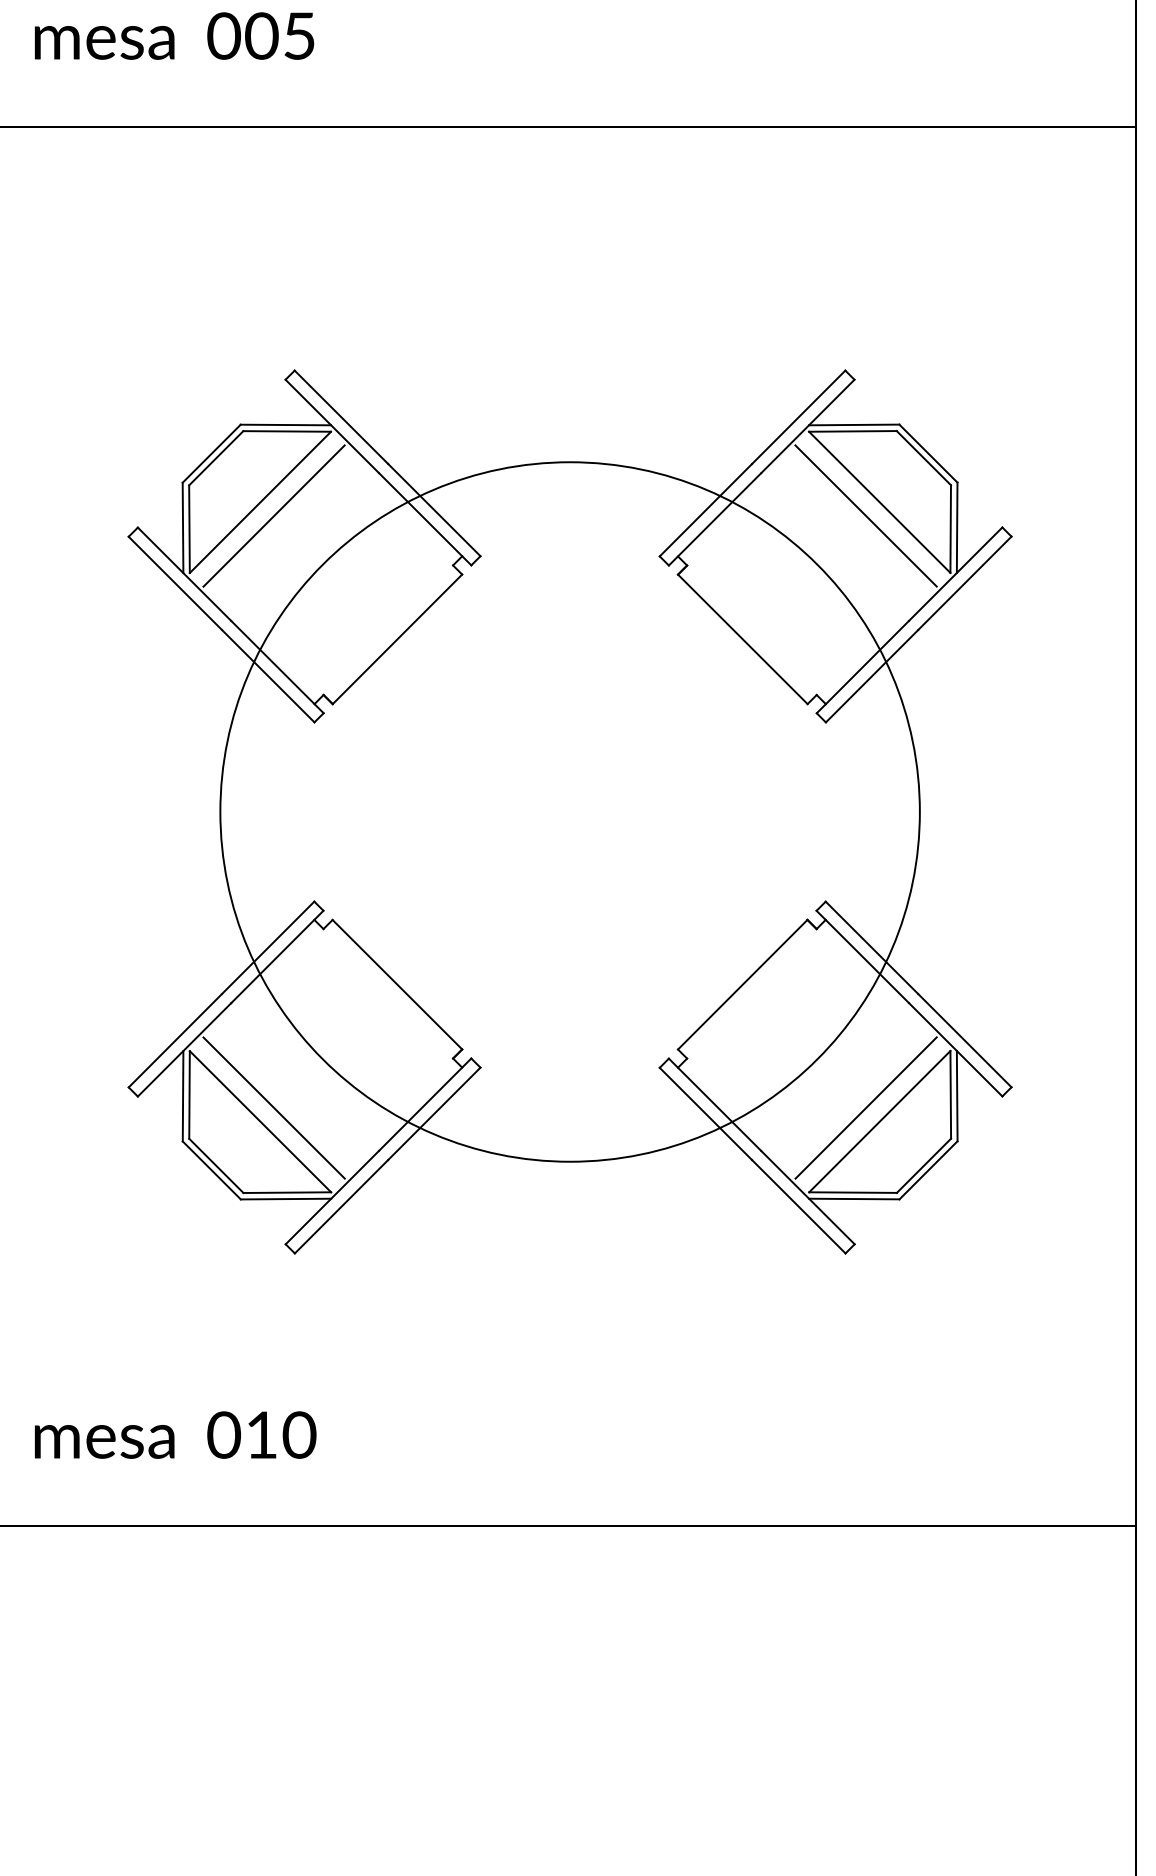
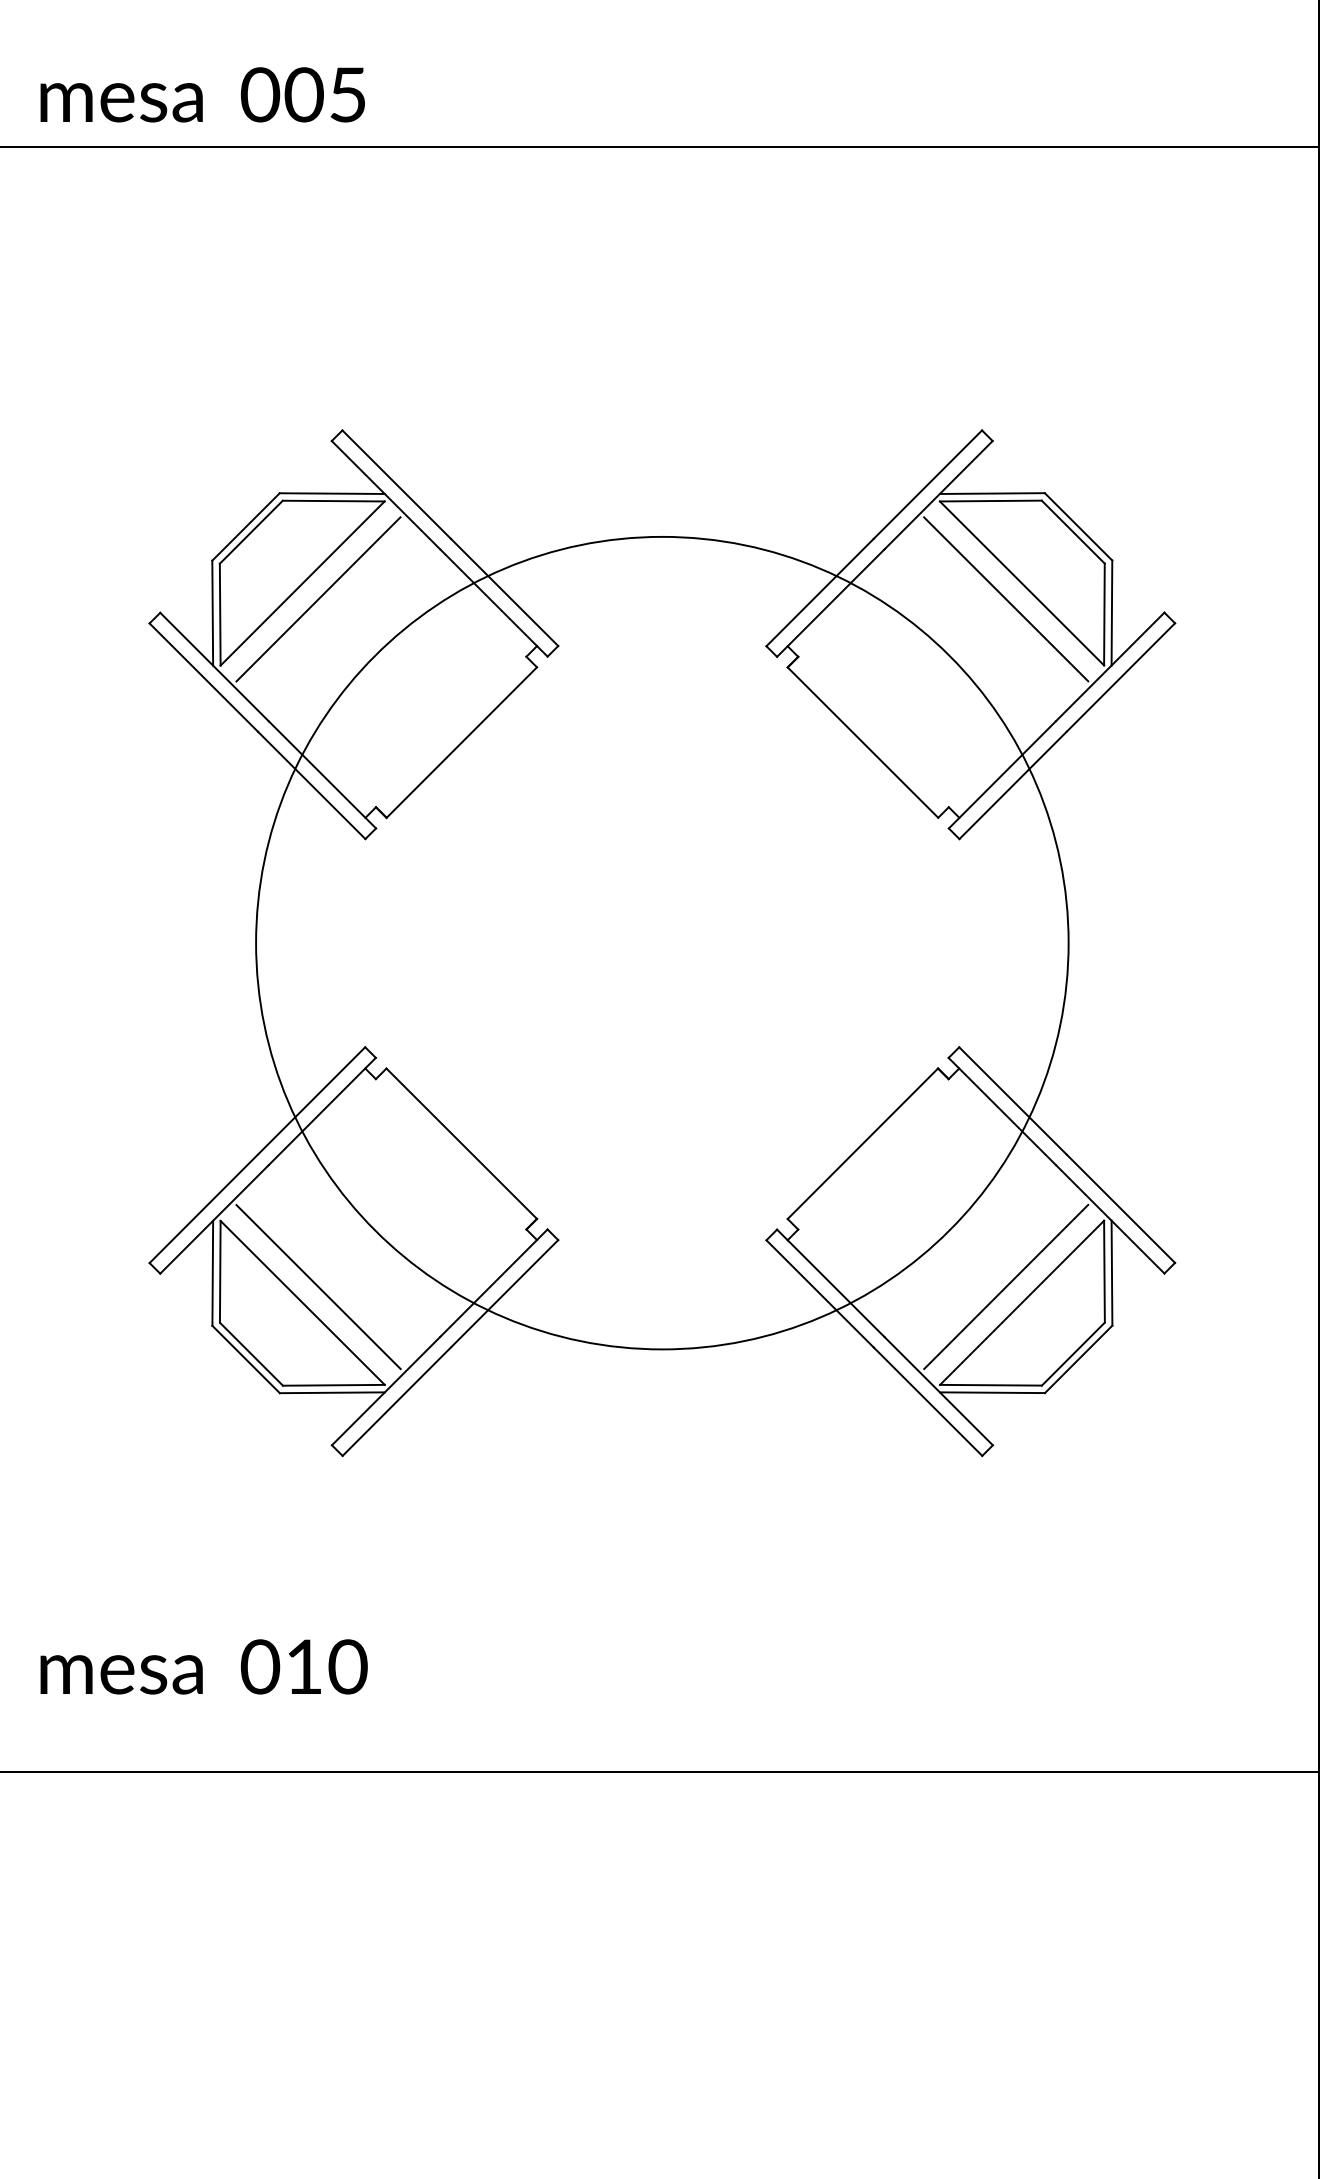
text: (174, 35) -> (202, 94), moved

